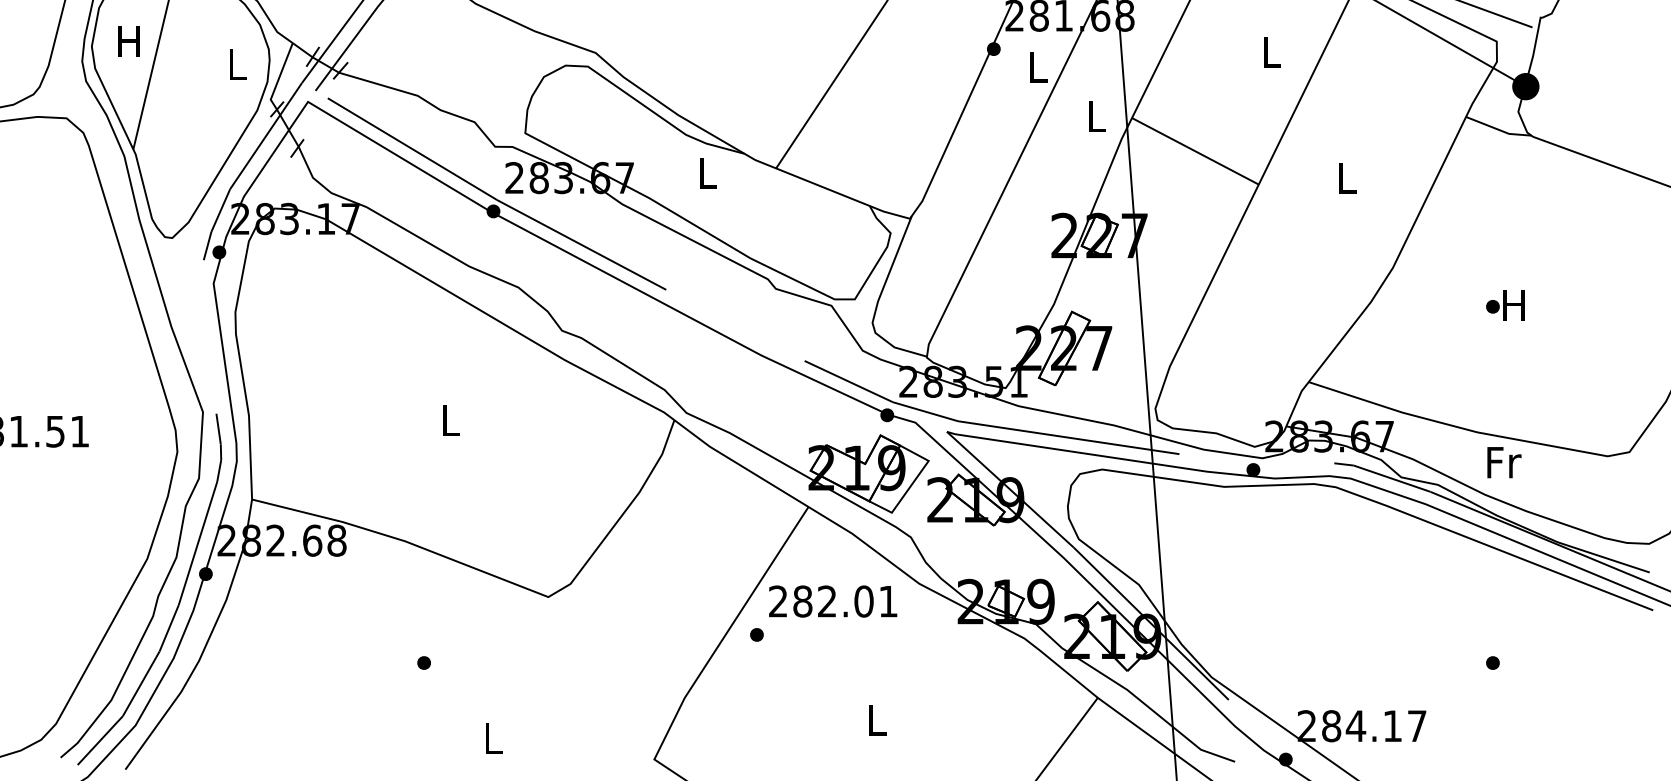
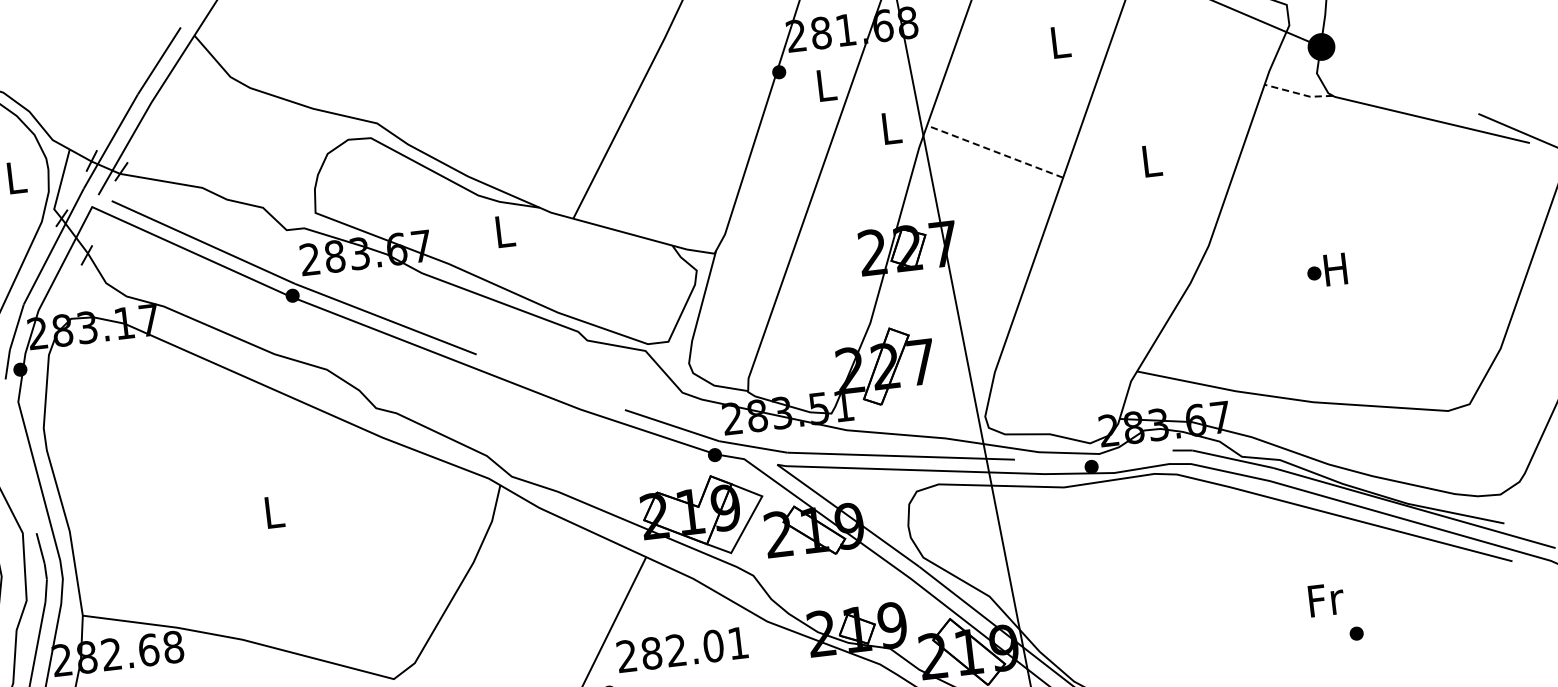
line: (1498, 129) -> (1298, 93), solid -> dashed
line: (1195, 151) -> (995, 151), solid -> dashed
text: (1504, 462) -> (1326, 599), moved

